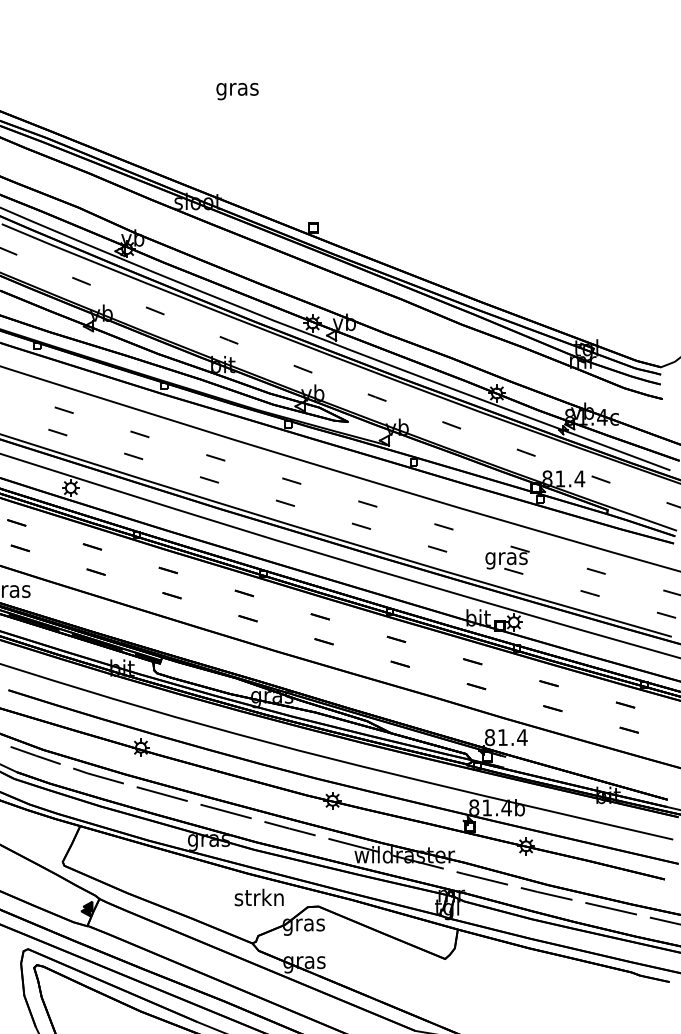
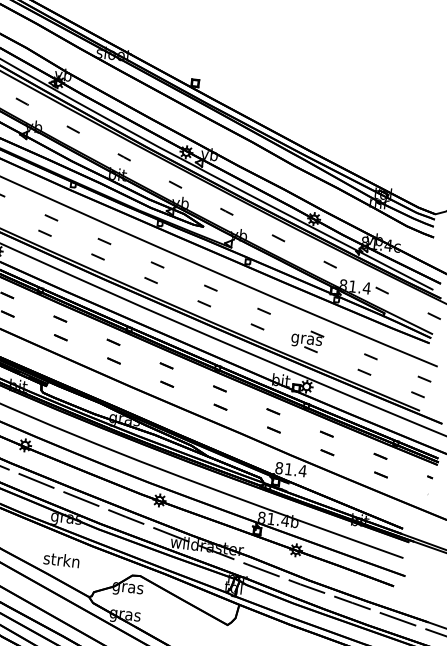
text: (258, 897) -> (61, 559), moved

